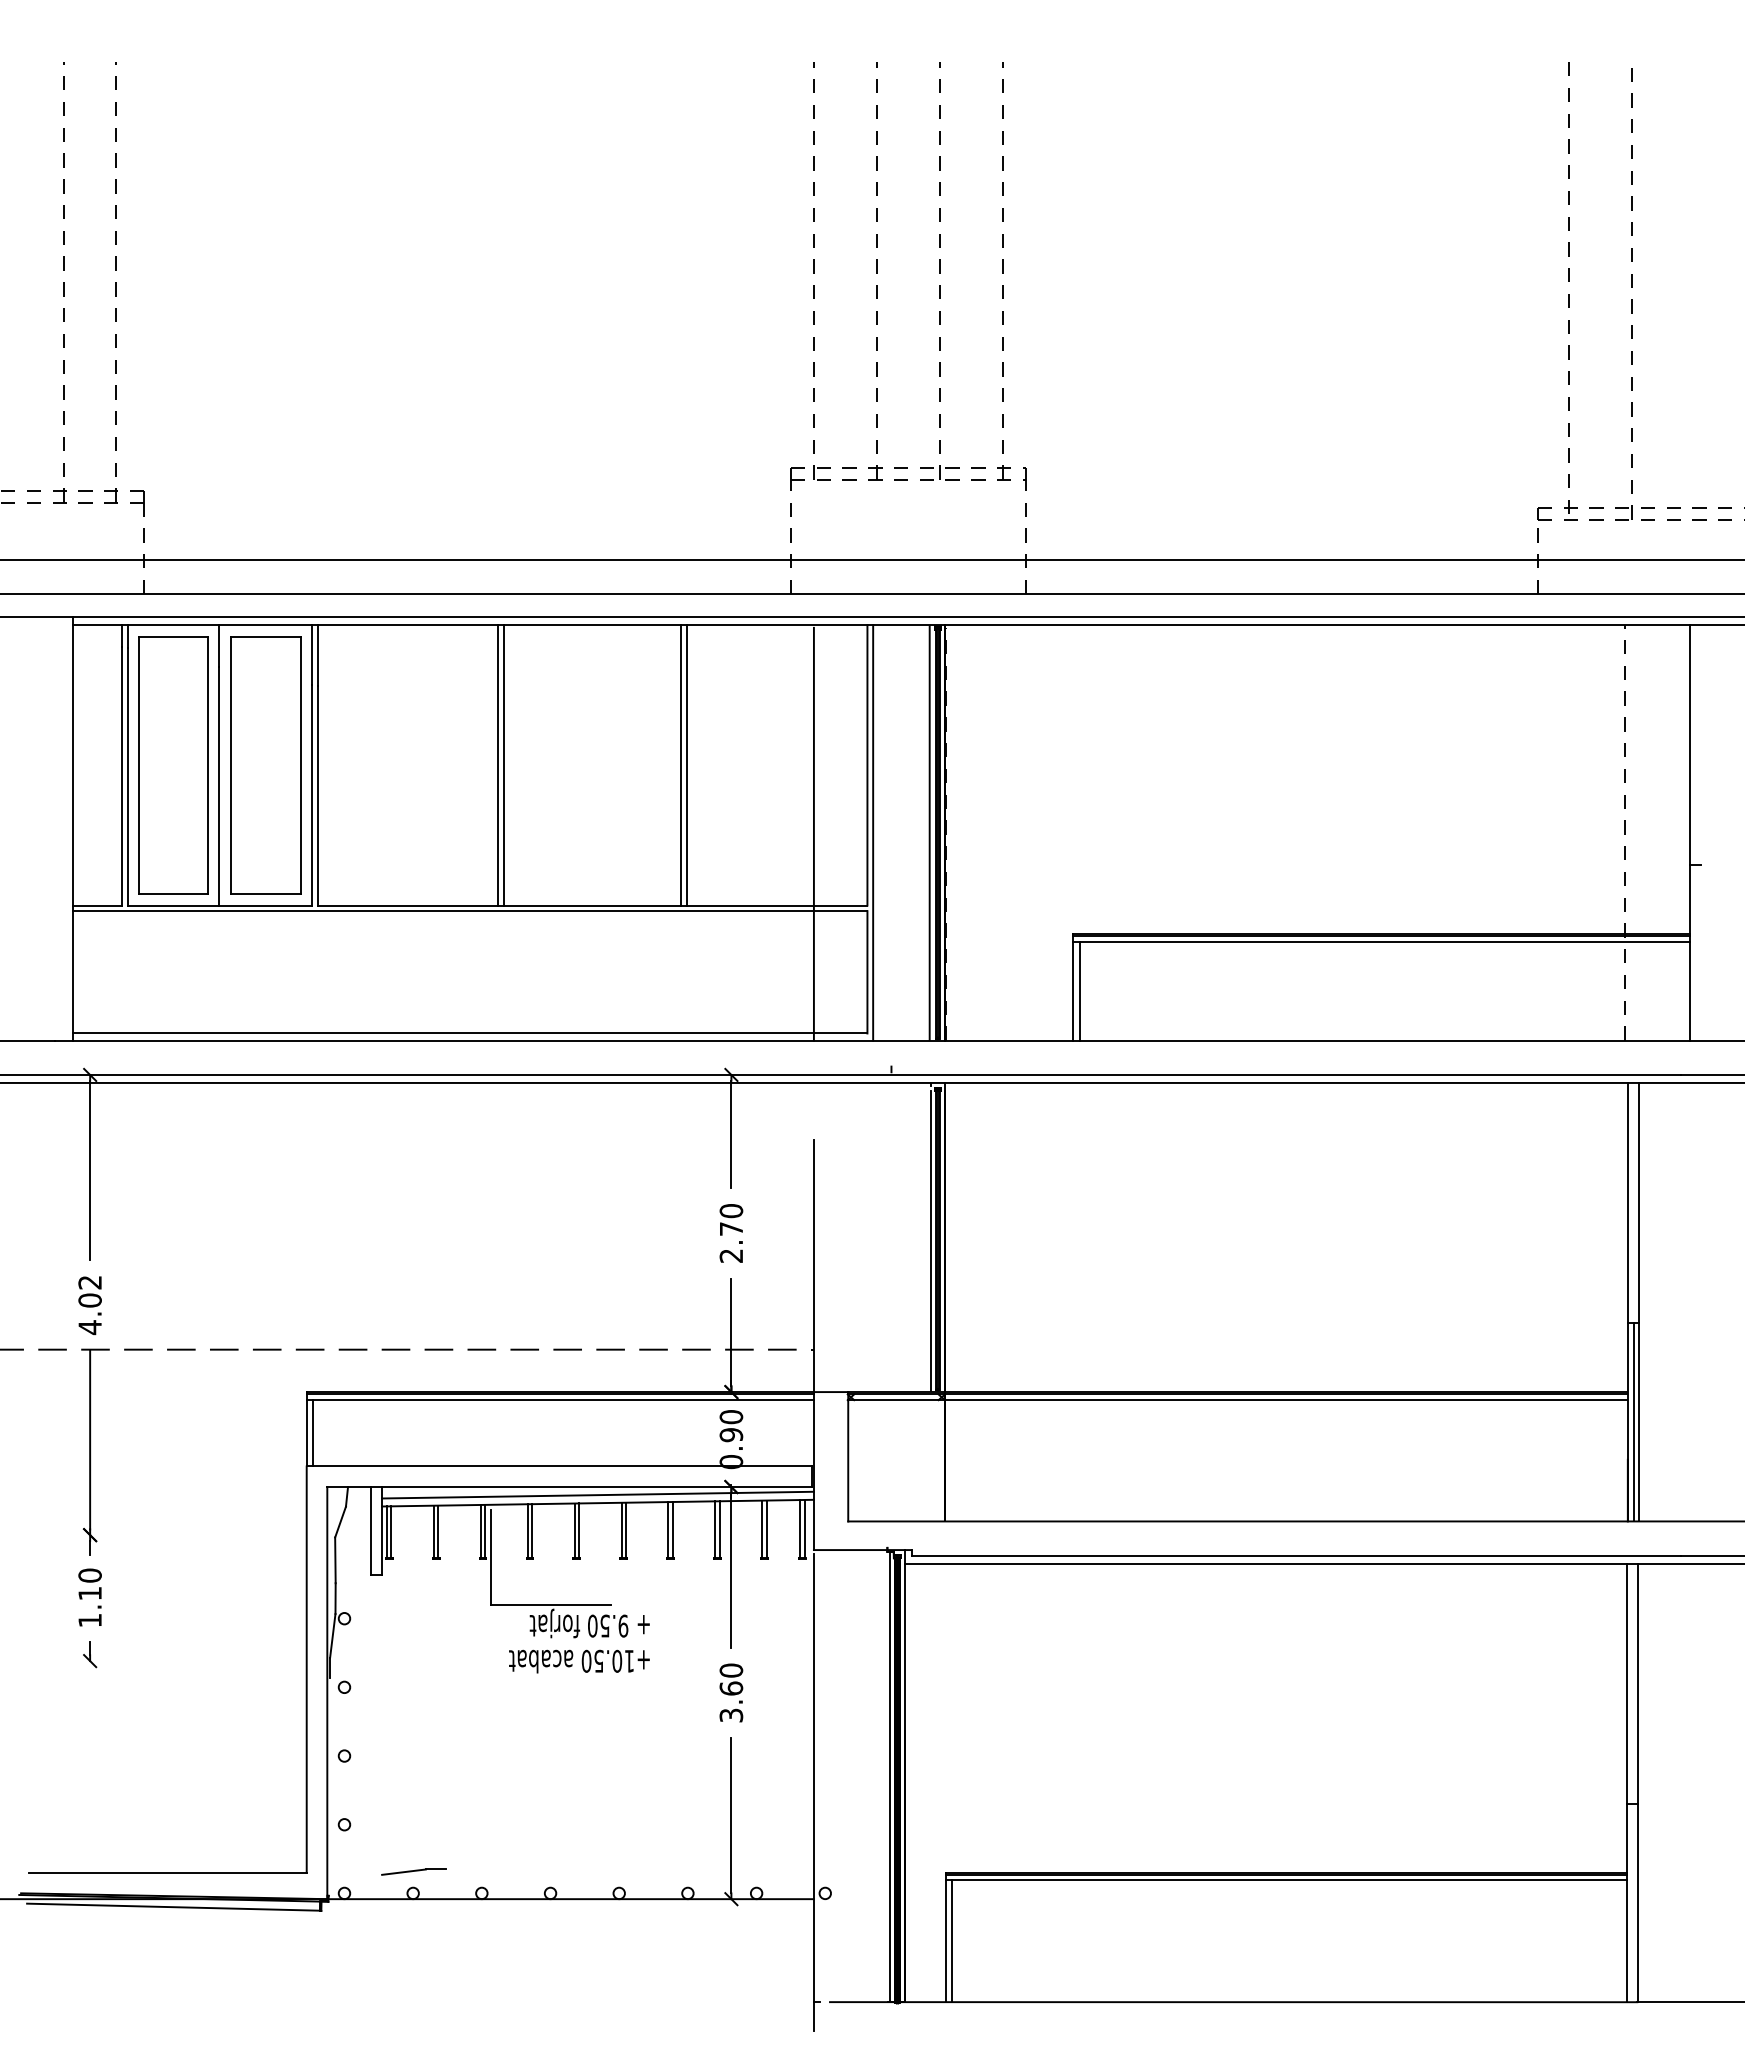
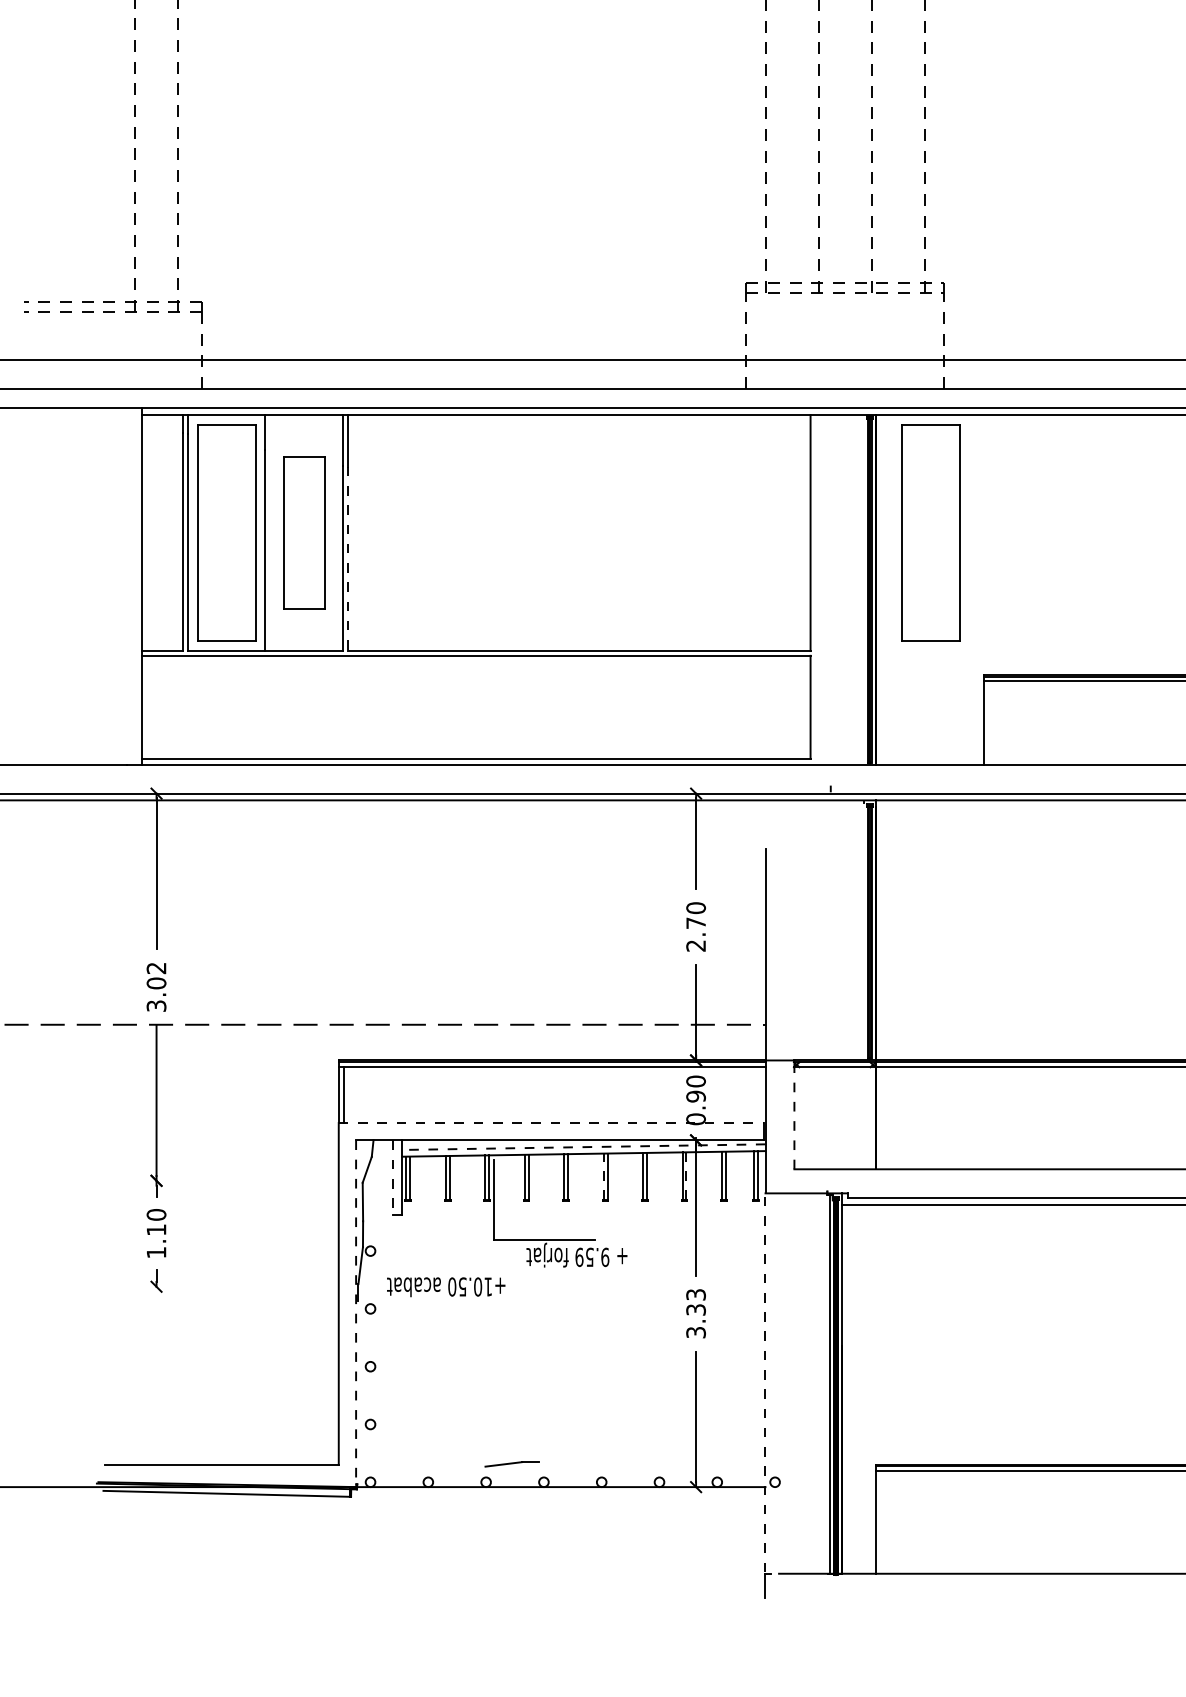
part: (265, 765) -> (304, 533), size x0.7
line: (498, 765) -> (500, 533), removed
line: (503, 765) -> (504, 533), removed
line: (681, 765) -> (654, 533), removed
line: (687, 765) -> (659, 533), removed
part: (1010, 765) -> (930, 533), added
line: (317, 796) -> (347, 559), solid -> dashed
line: (873, 832) -> (815, 589), removed
line: (929, 832) -> (862, 589), removed
line: (813, 833) -> (765, 590), removed
line: (1079, 990) -> (988, 722), removed
line: (930, 1240) -> (863, 932), removed
text: (89, 1327) -> (156, 1006), 4.02 -> 3.02
line: (848, 1456) -> (794, 1114), solid -> dashed
line: (559, 1466) -> (551, 1123), solid -> dashed
line: (598, 1495) -> (584, 1147), solid -> dashed
line: (719, 1529) -> (686, 1176), solid -> dashed
line: (621, 1530) -> (603, 1176), solid -> dashed
line: (370, 1531) -> (392, 1177), solid -> dashed
text: (592, 1625) -> (579, 1256), 9.50 -> 9.59
text: (579, 1661) -> (446, 1287), moved
text: (731, 1679) -> (696, 1302), 3.60 -> 3.33
line: (327, 1693) -> (356, 1314), solid -> dashed
line: (813, 1778) -> (765, 1385), solid -> dashed
part: (413, 1871) -> (511, 1463), moved
line: (952, 1941) -> (882, 1522), removed

